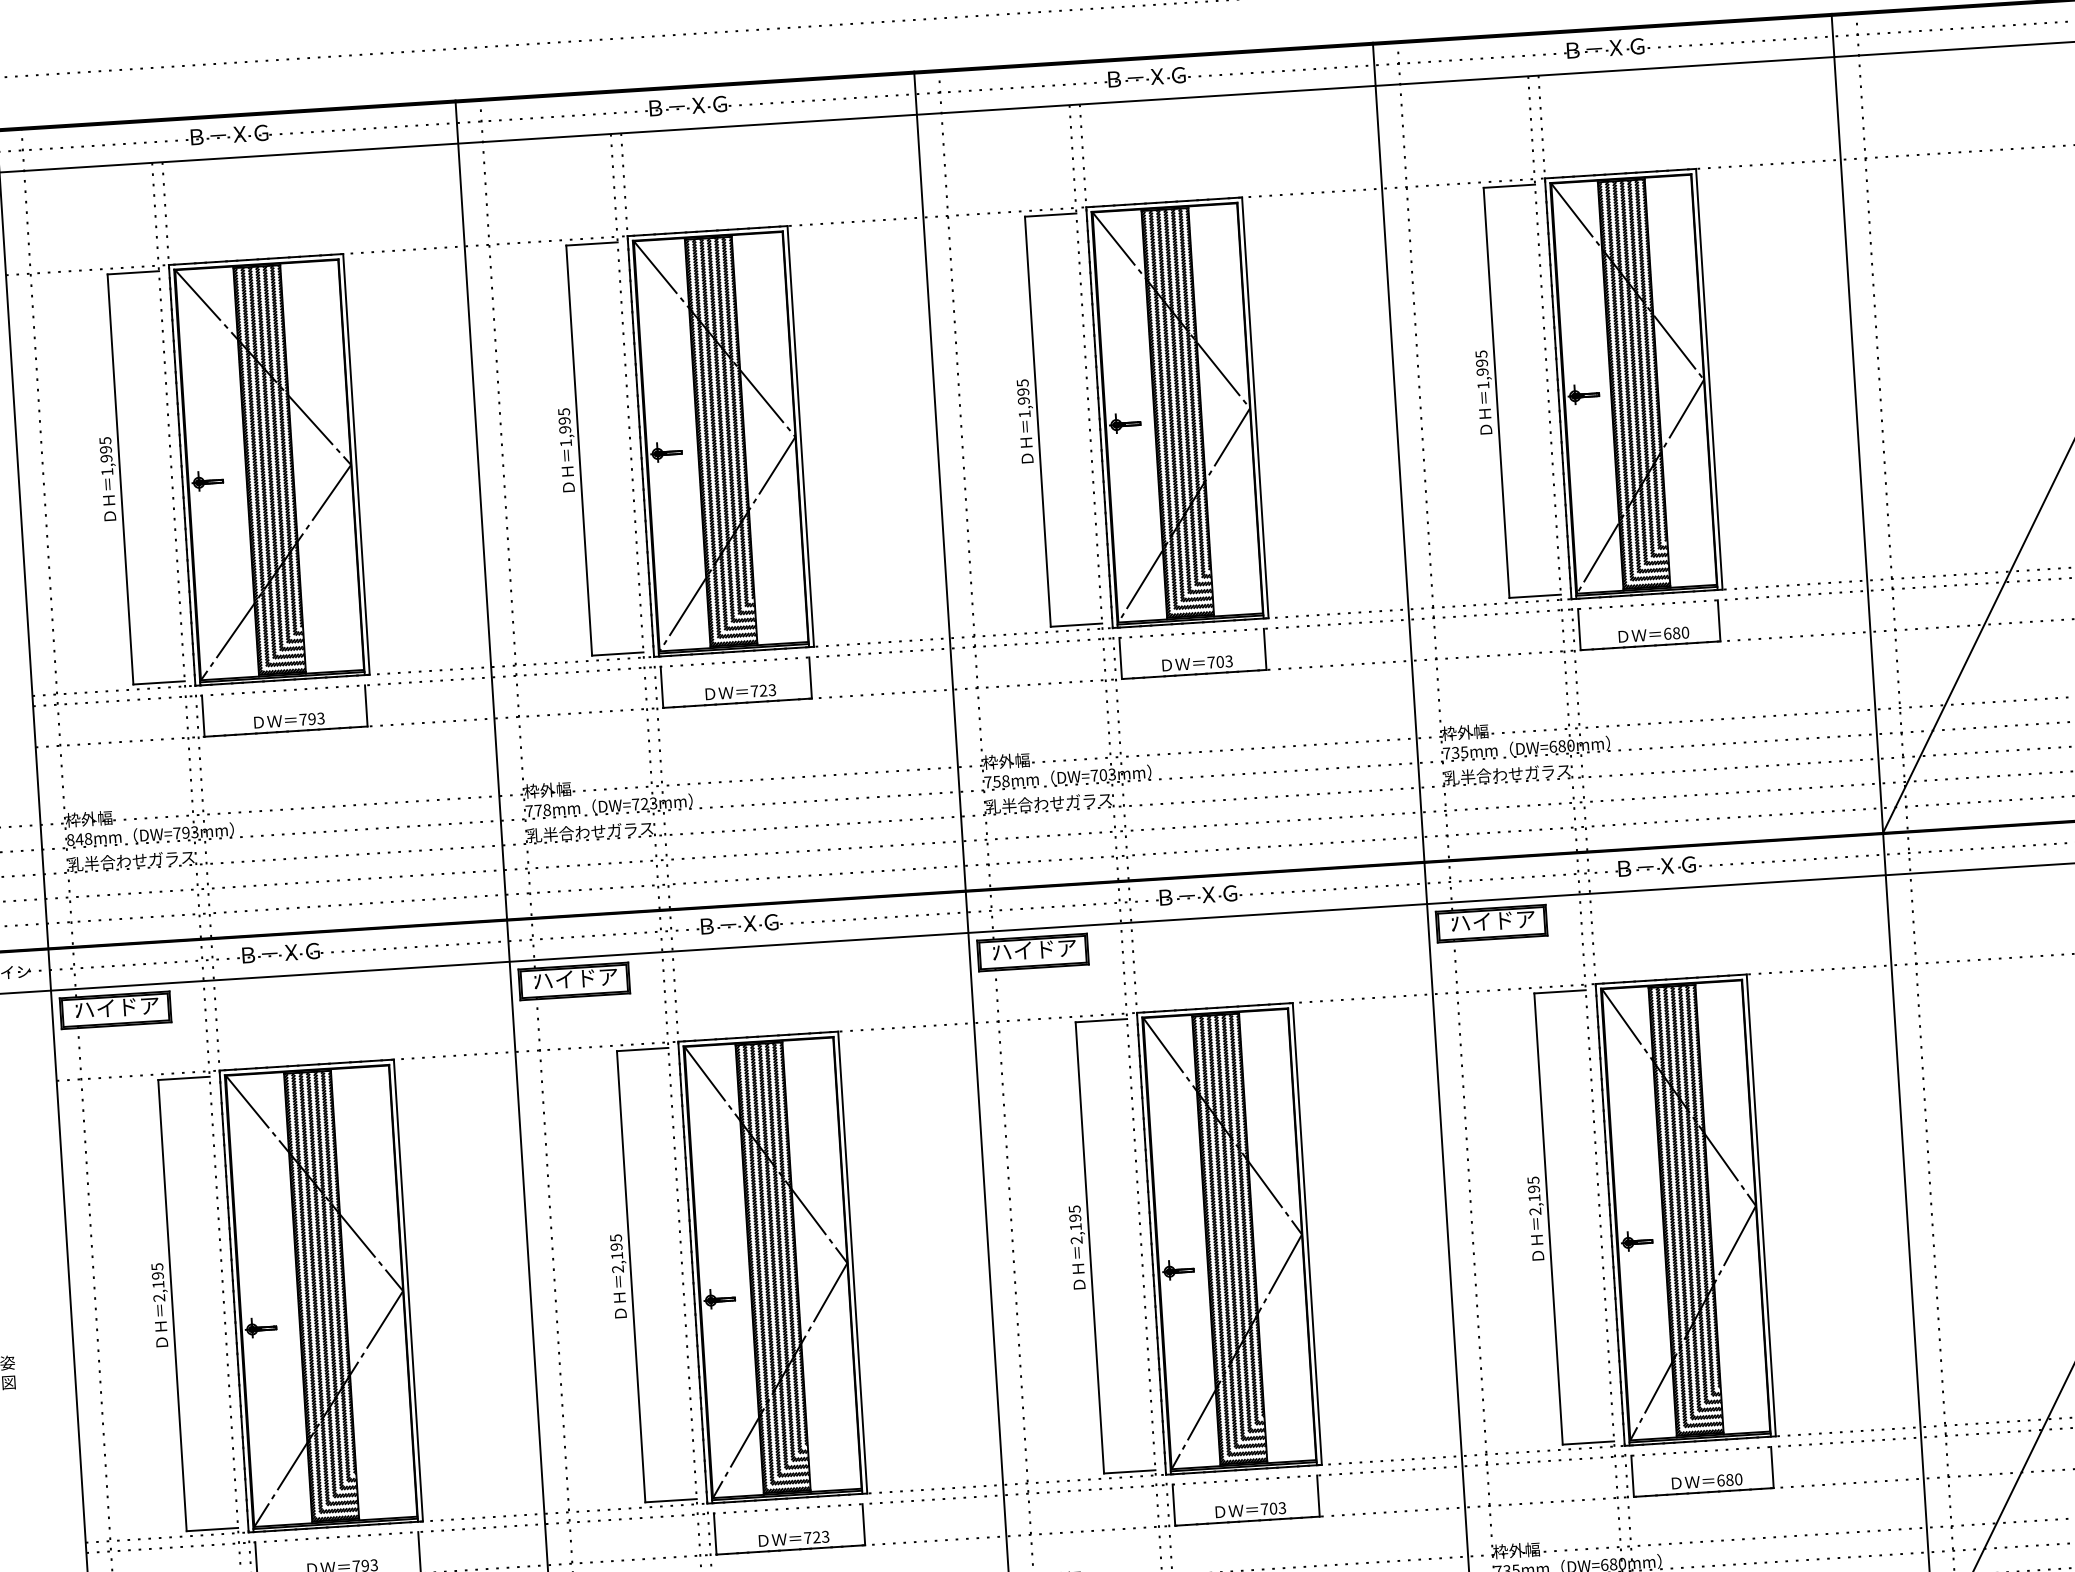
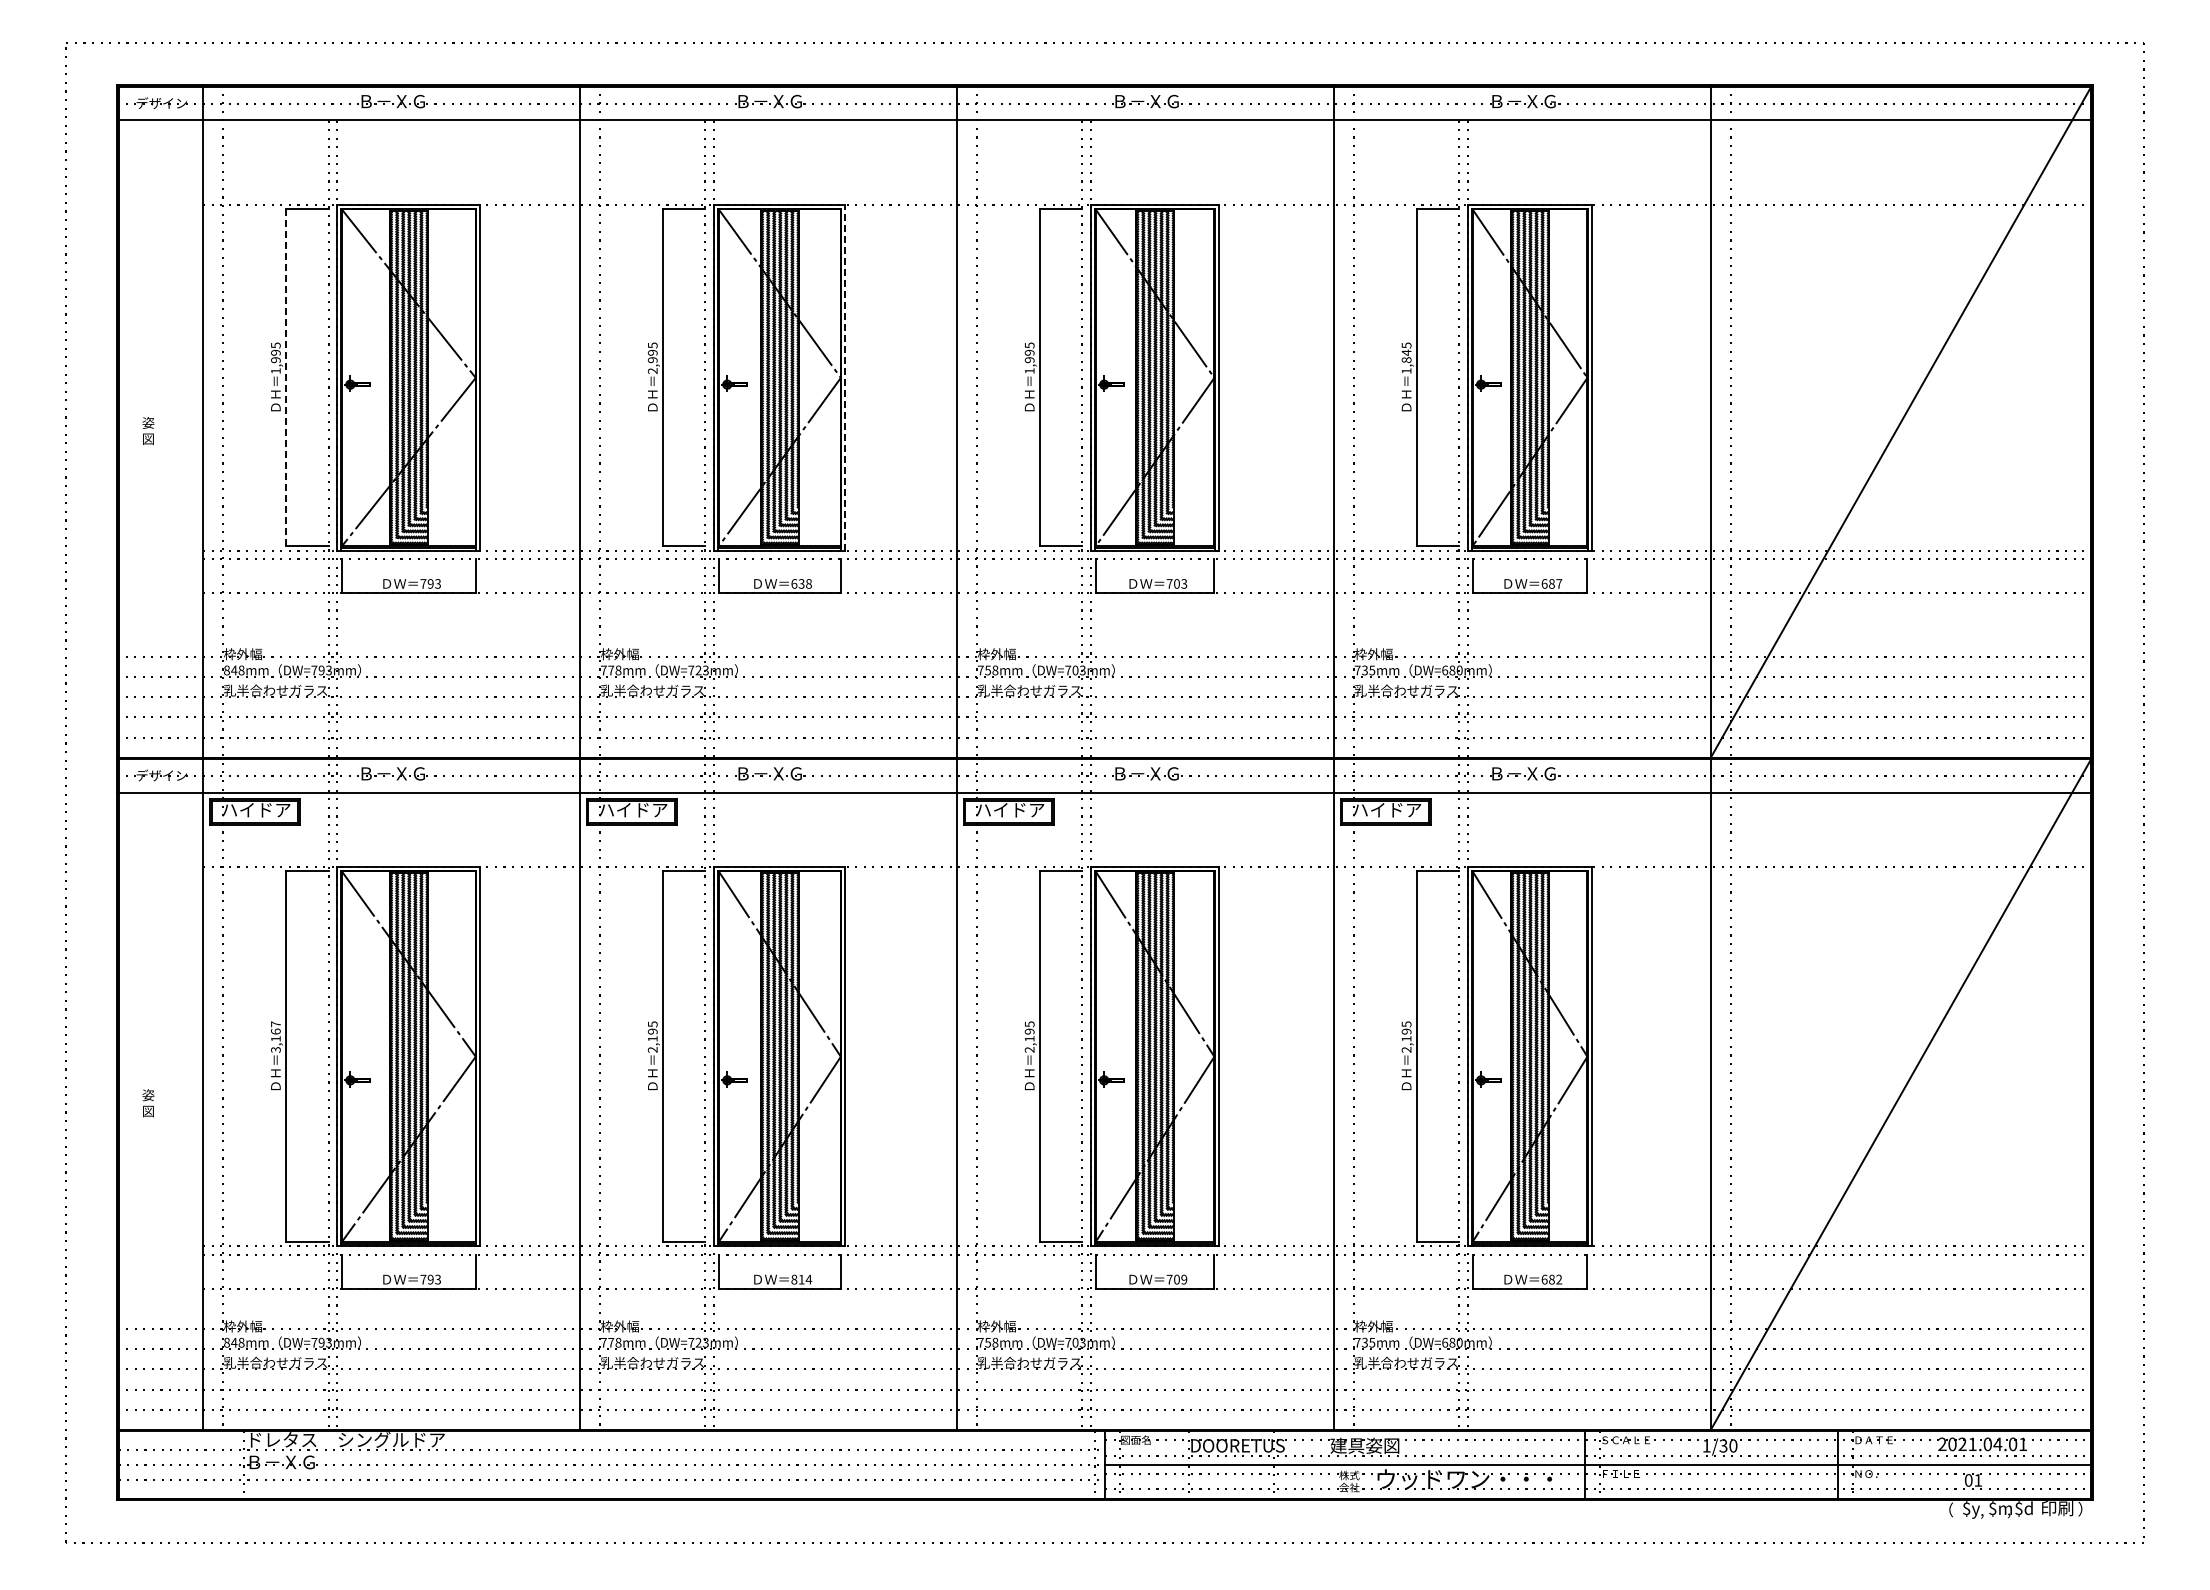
text: (1482, 367) -> (1406, 356), 1,995 -> 1,845
line: (801, 436) -> (845, 377), solid -> dashed
text: (565, 443) -> (652, 371), 1,995 -> 2,995
line: (120, 480) -> (286, 378), solid -> dashed
text: (1685, 632) -> (1559, 583), 680 -> 687
text: (763, 690) -> (801, 583), 723 -> 638
text: (157, 1281) -> (275, 1036), 2,195 -> 3,167
text: (1739, 1479) -> (1559, 1279), 680 -> 682
text: (1282, 1507) -> (1184, 1279), 703 -> 709
text: (816, 1537) -> (801, 1279), 723 -> 814

